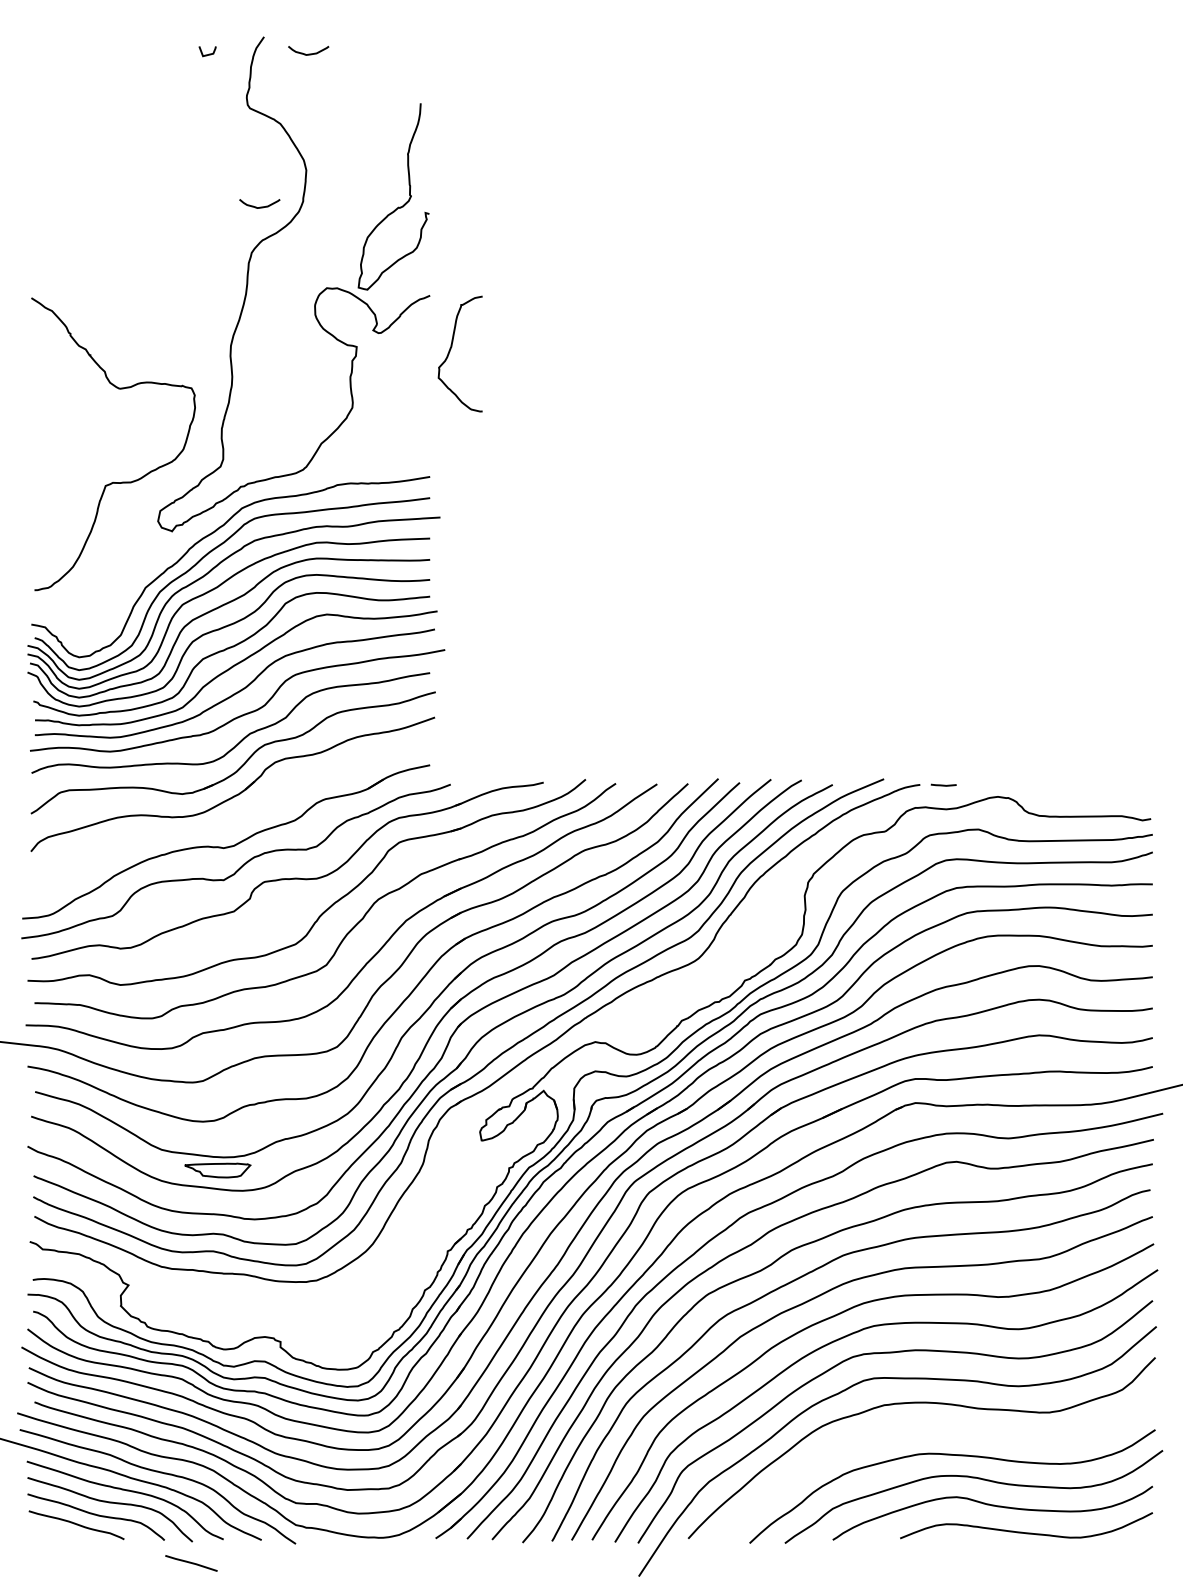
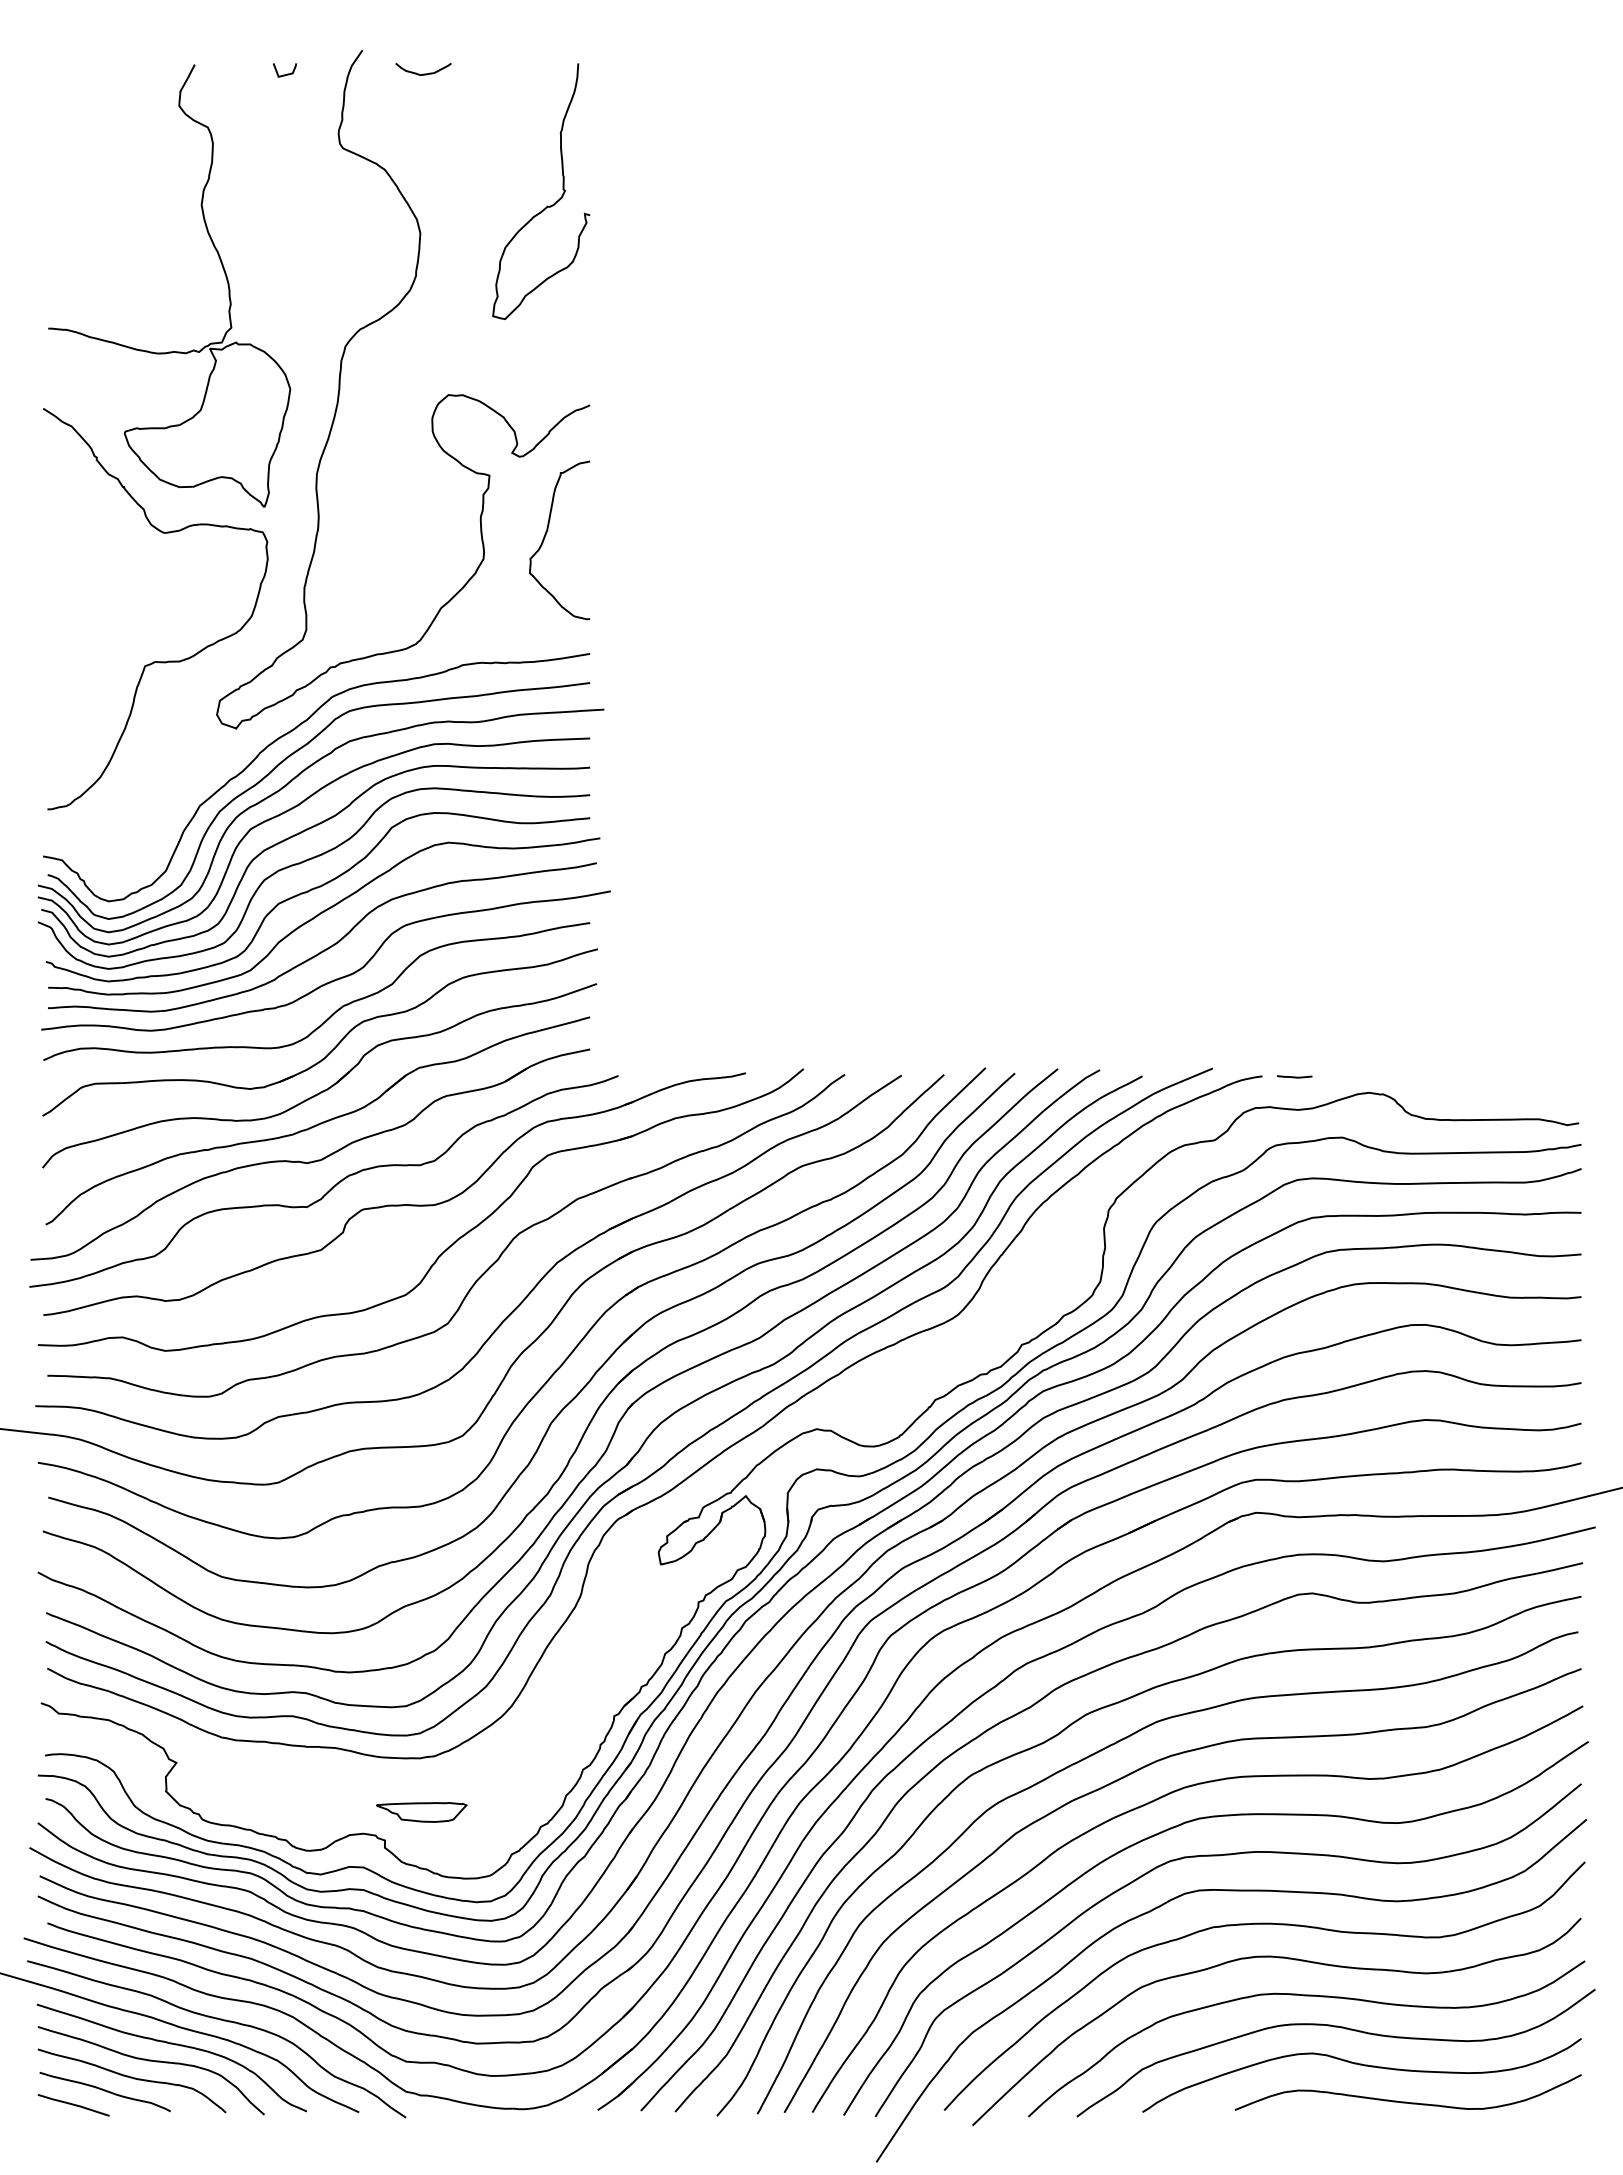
part: (162, 195) -> (222, 268), added
curve: (259, 206) -> (356, 283), removed
curve: (398, 206) -> (547, 205), moved
curve: (450, 350) -> (546, 535), moved
part: (231, 817) -> (317, 1120), added
part: (217, 1170) -> (421, 1812), moved
curve: (931, 1427) -> (1278, 1958), added
line: (191, 1563) -> (73, 2105), moved

